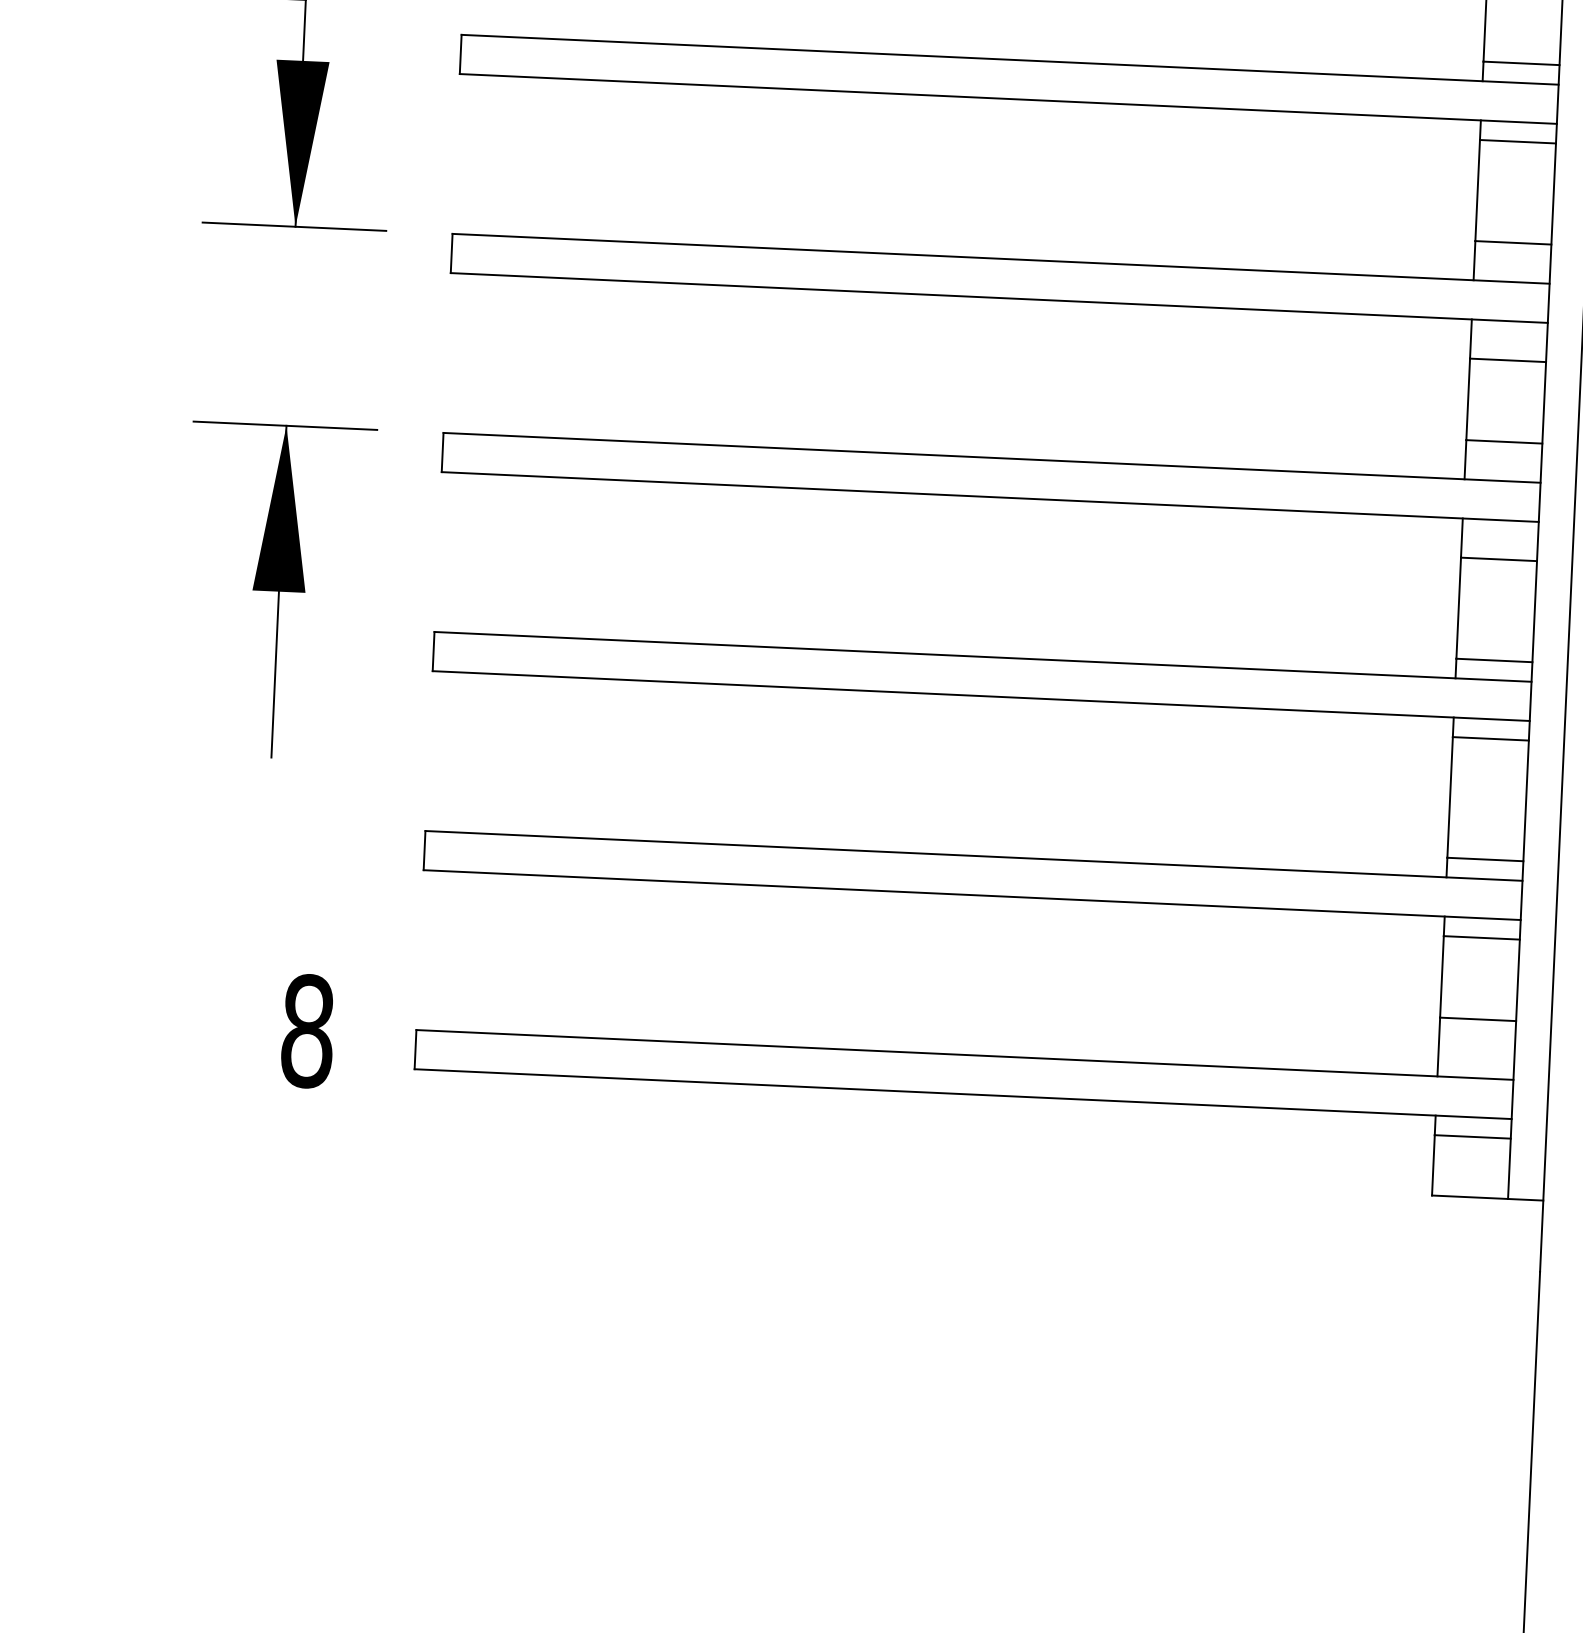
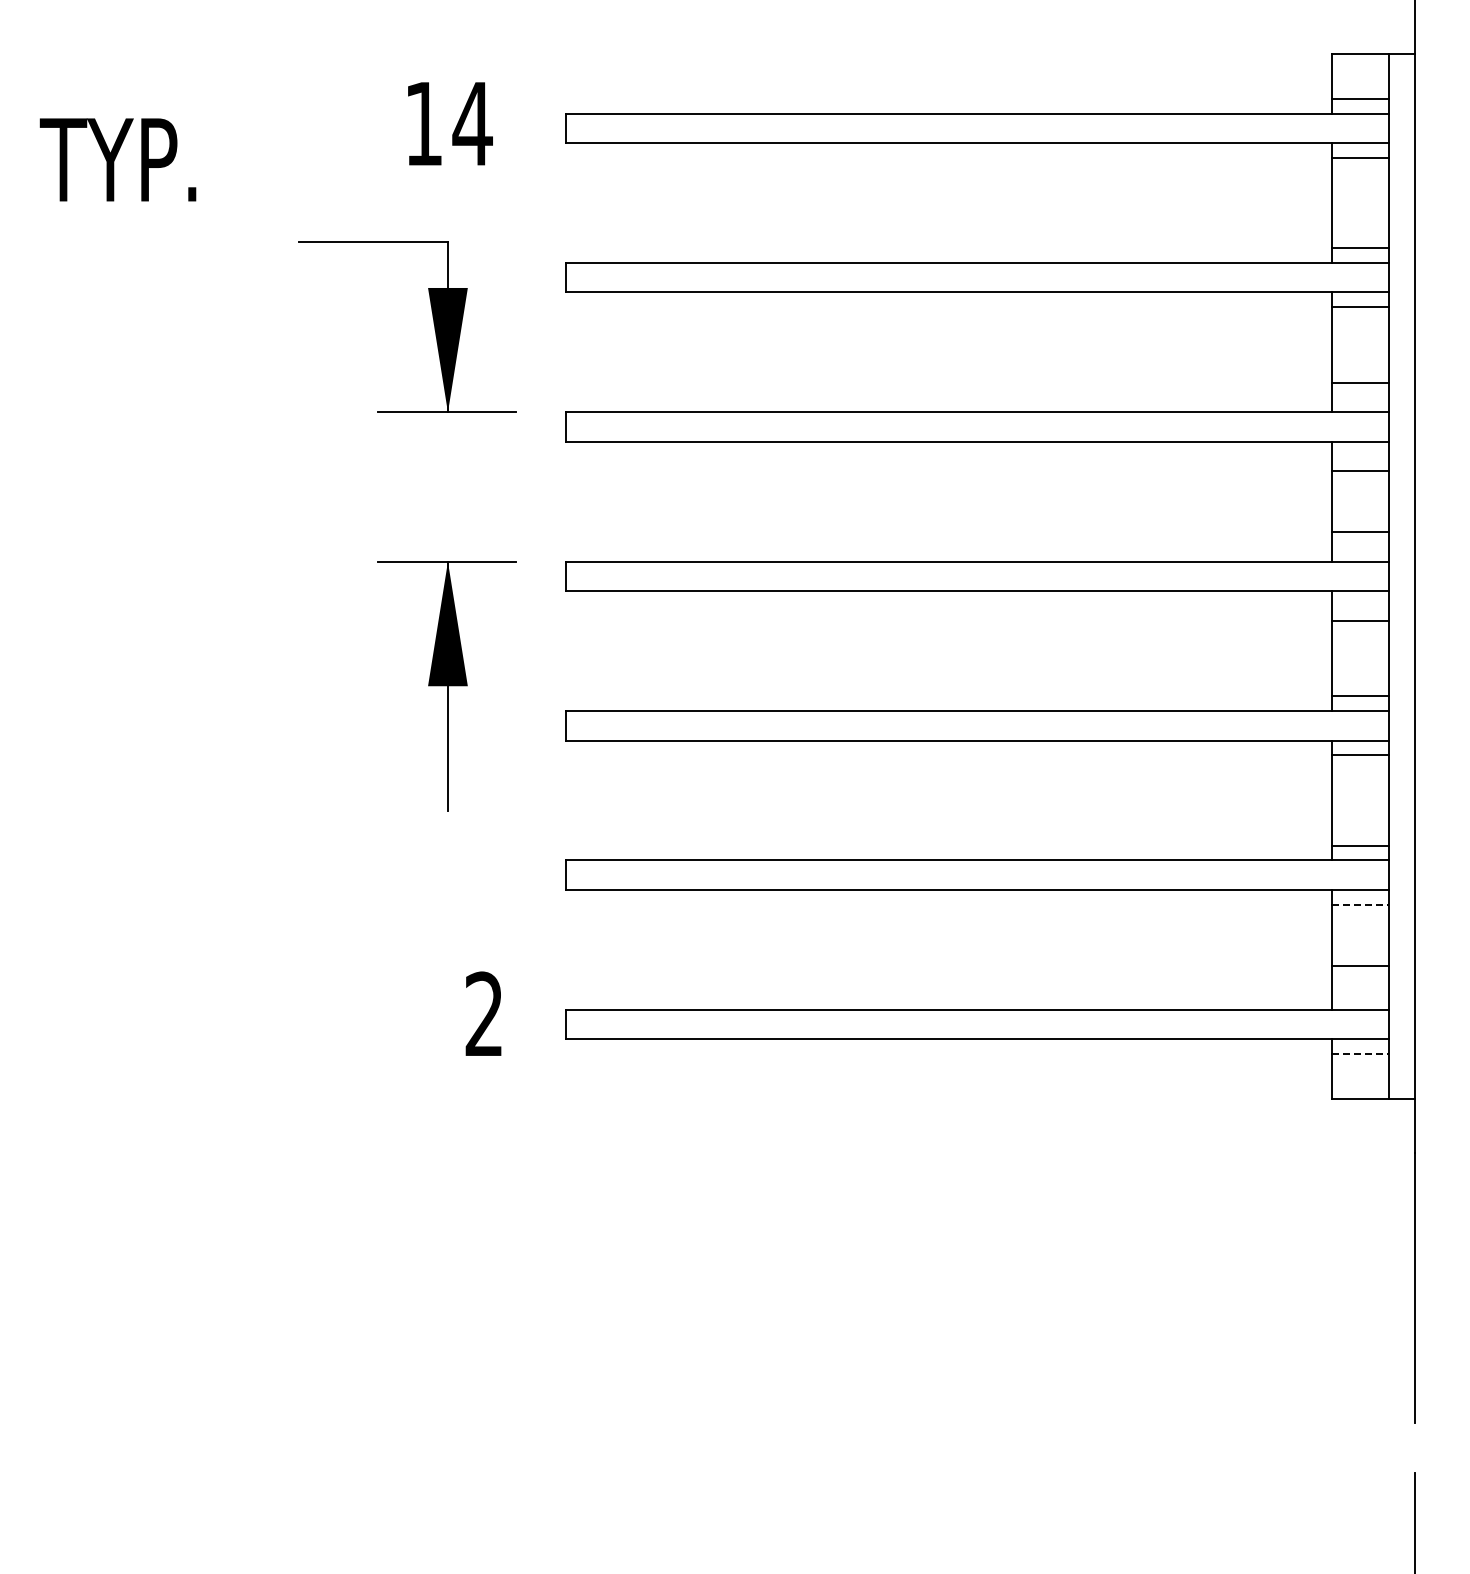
line: (1481, 937) -> (1360, 904), solid -> dashed
text: (307, 1031) -> (484, 1014), 8 -> 2
line: (1472, 1136) -> (1360, 1053), solid -> dashed

